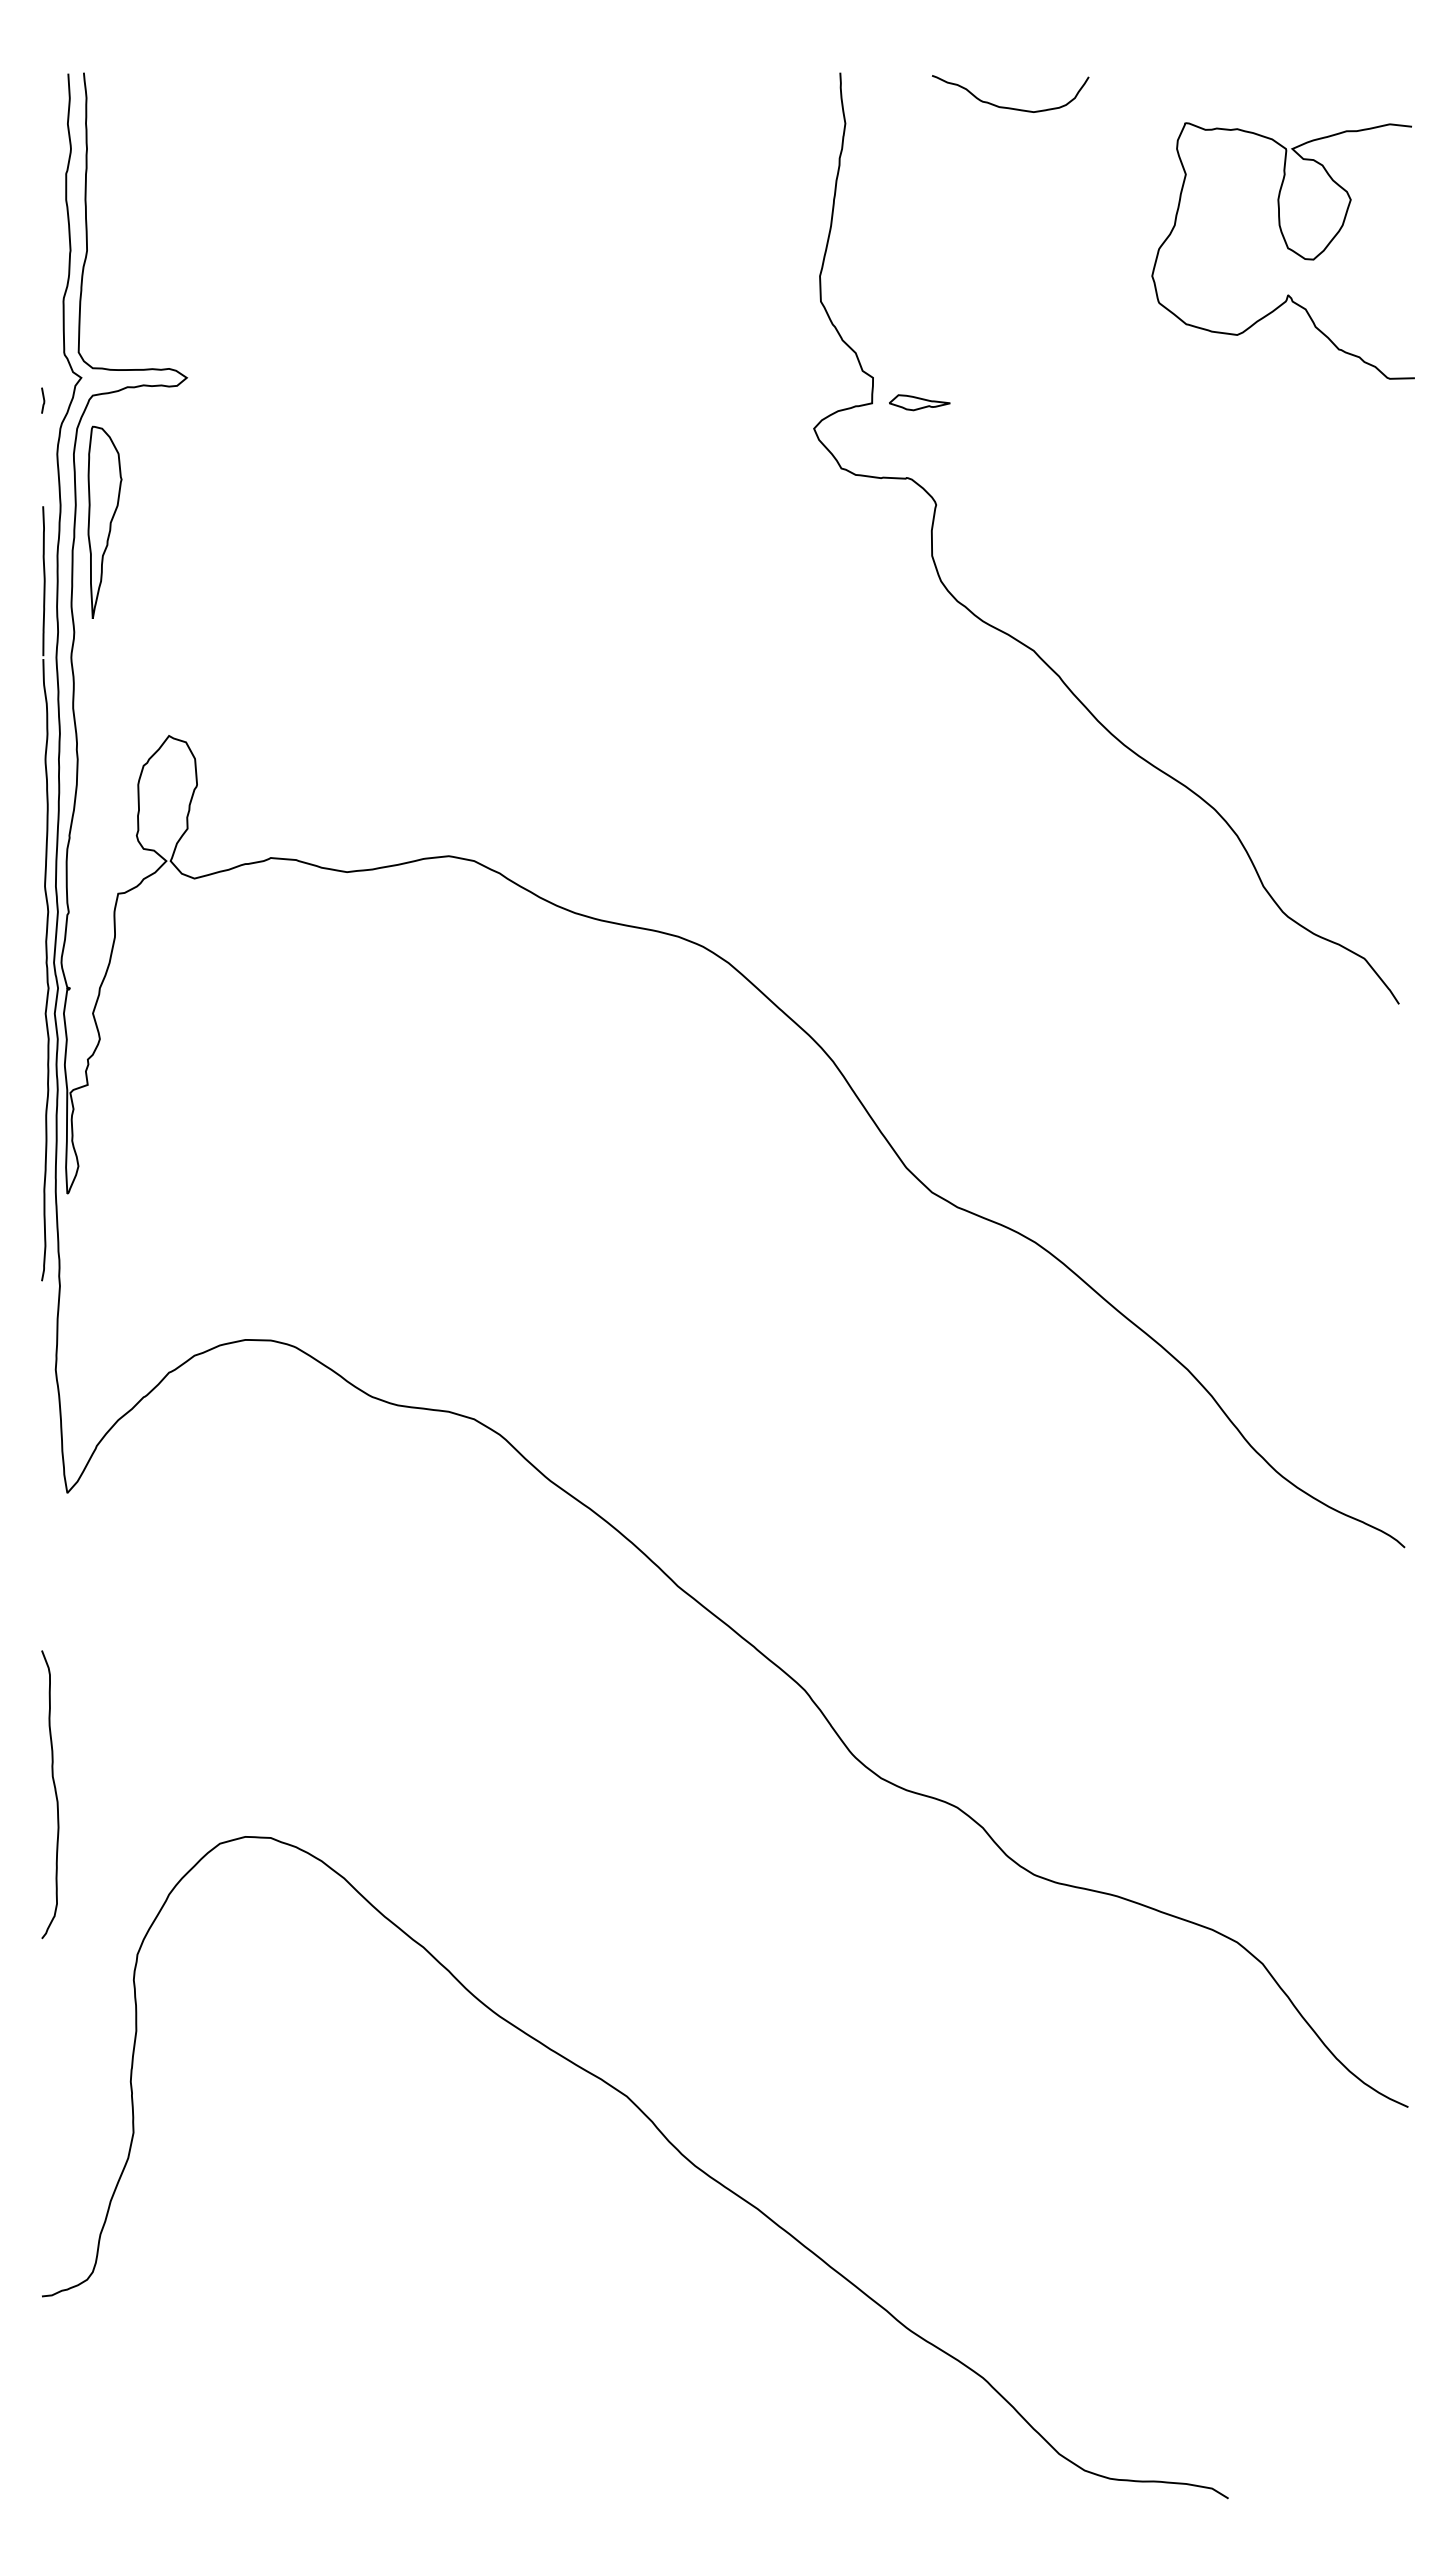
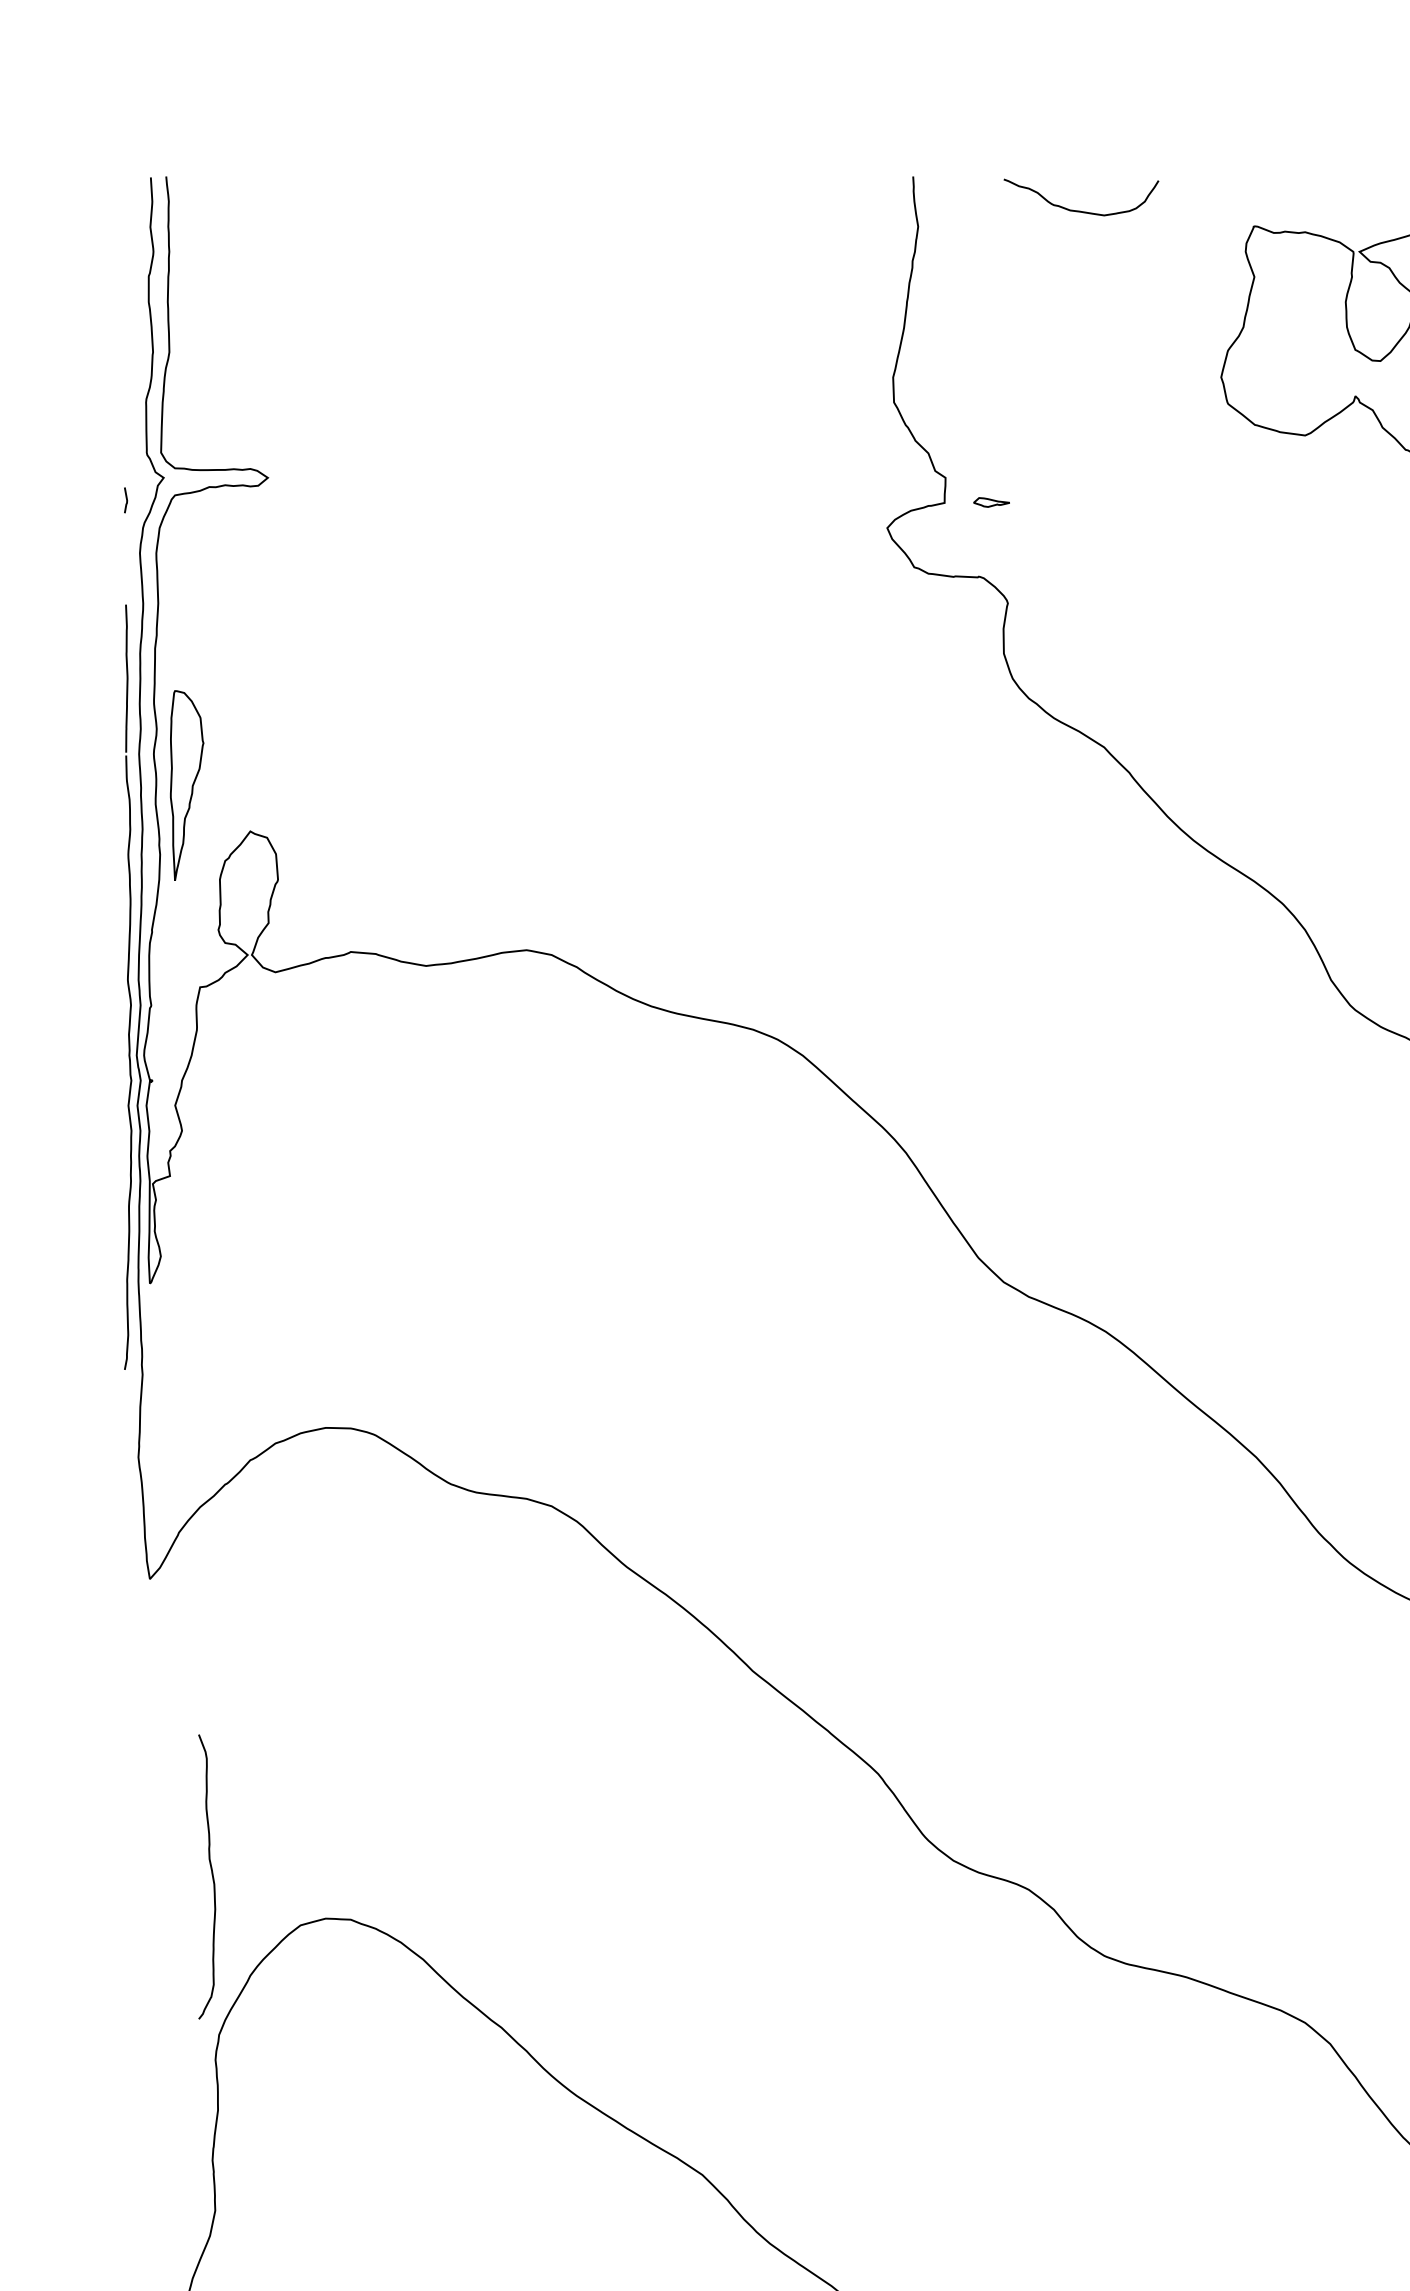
part: (919, 402) -> (991, 502), size x0.6
part: (104, 521) -> (186, 784), moved
curve: (54, 1791) -> (211, 1873), moved

